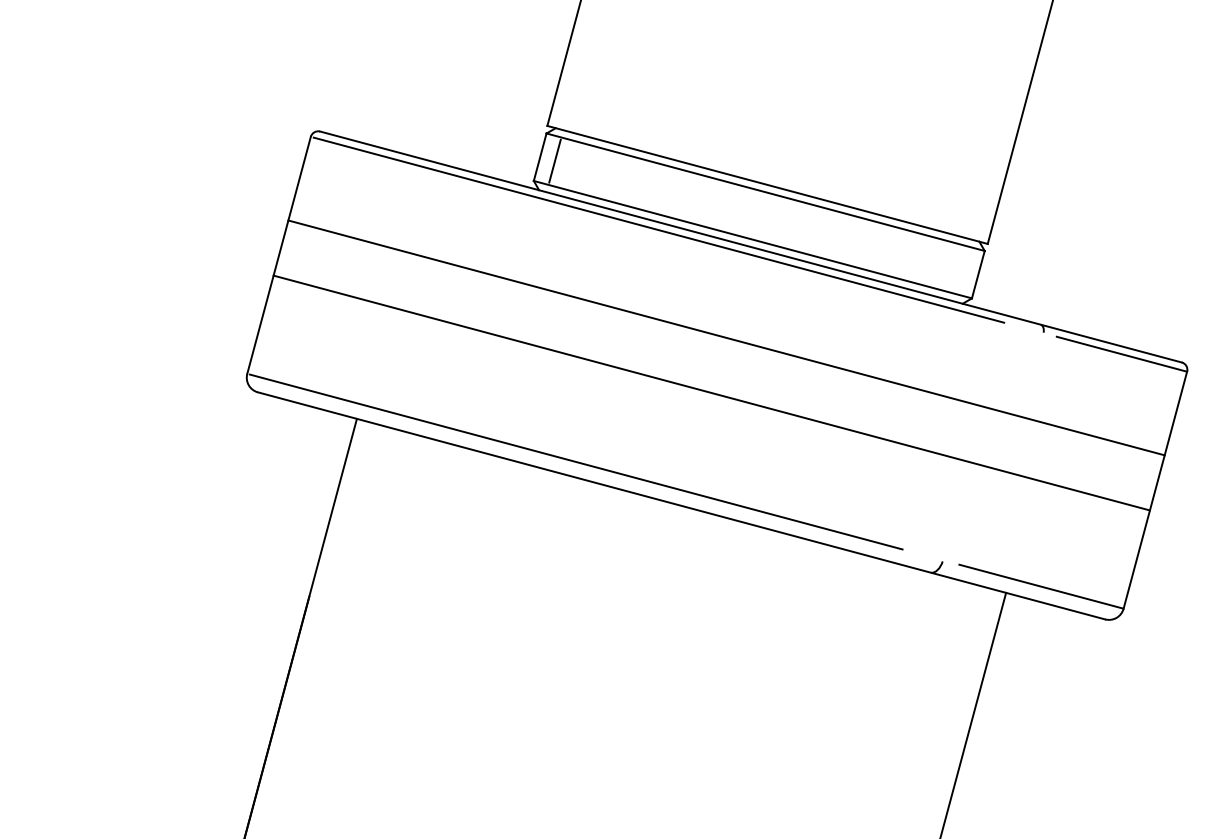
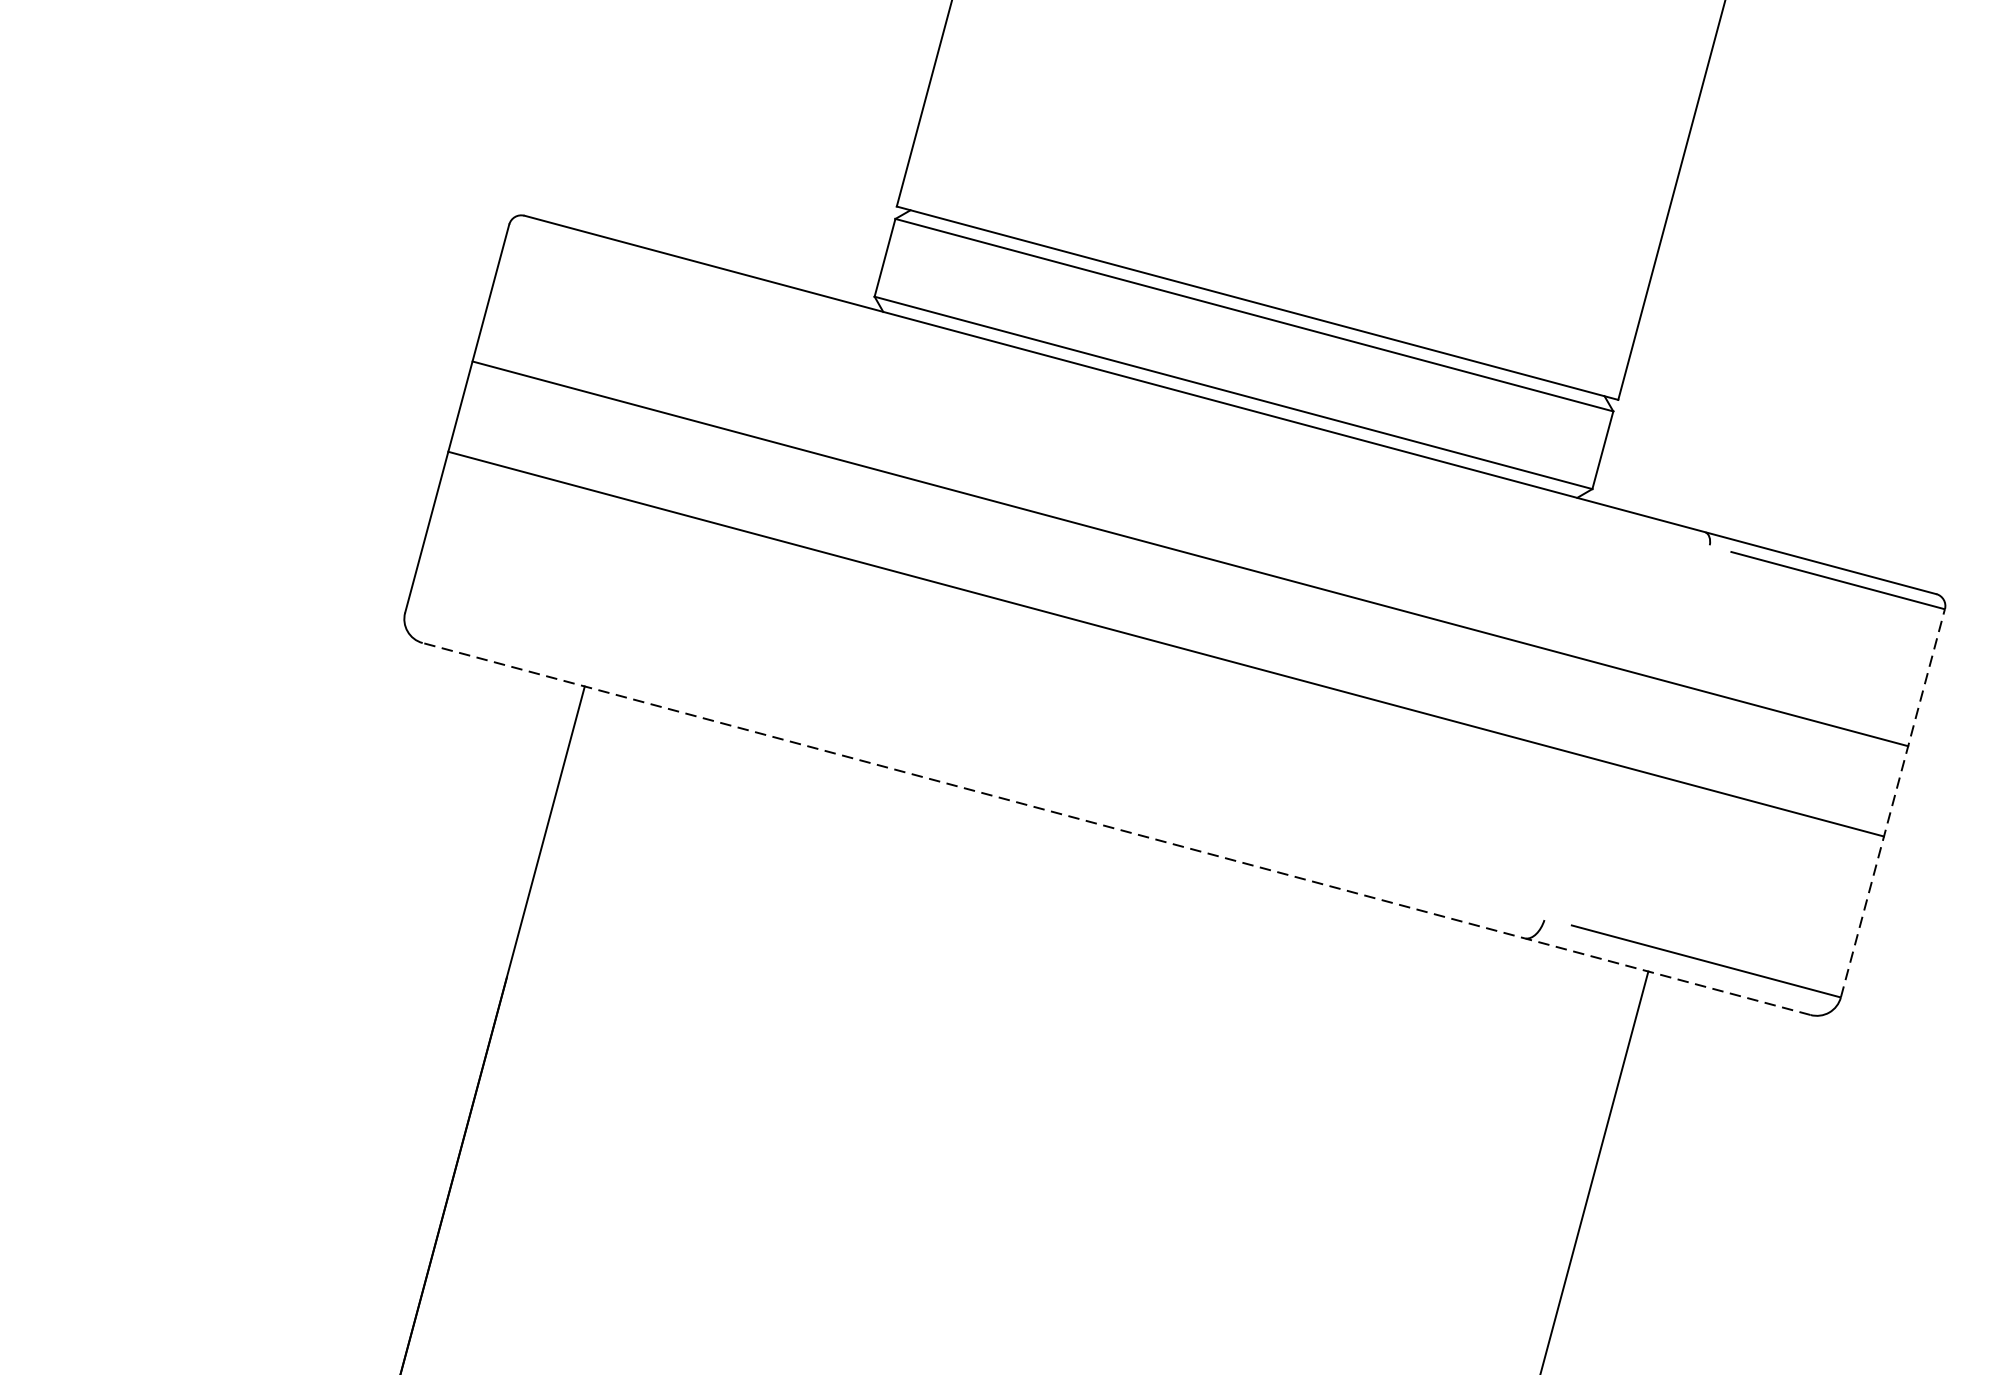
line: (554, 160) -> (908, 263), removed
line: (658, 229) -> (1078, 376), removed
line: (575, 461) -> (942, 756), removed
line: (1155, 490) -> (1893, 803), solid -> dashed
line: (681, 505) -> (1116, 828), solid -> dashed

